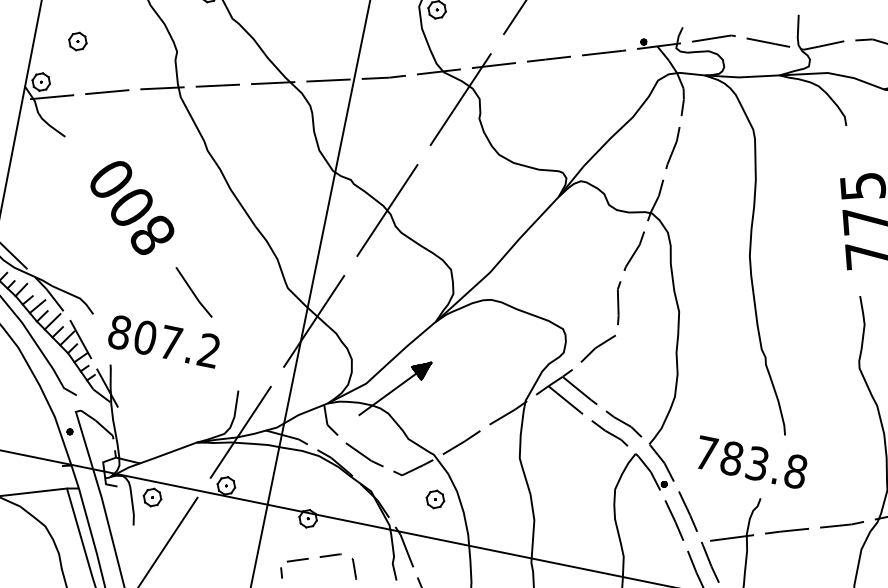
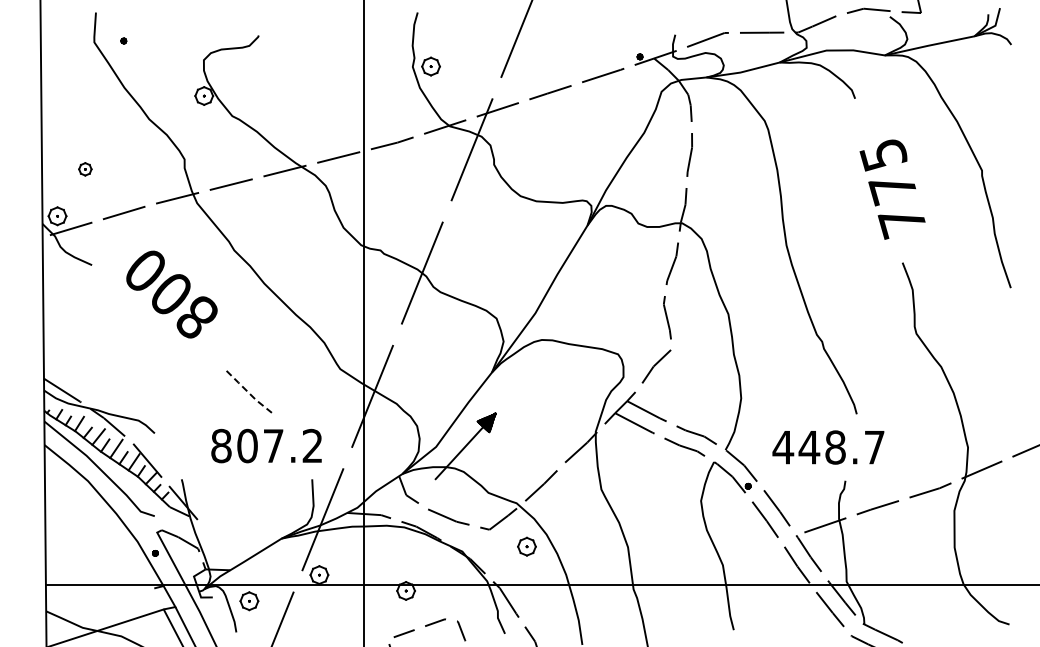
part: (78, 41) -> (85, 169), size x0.7
text: (131, 207) -> (171, 294), moved
line: (194, 294) -> (249, 393), solid -> dashed
text: (164, 340) -> (266, 445), moved
text: (750, 462) -> (828, 447), 783.8 -> 448.7

